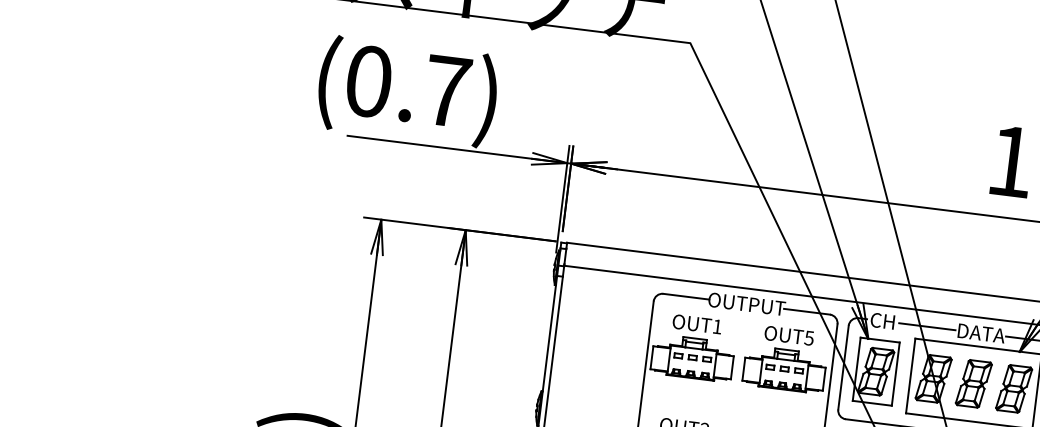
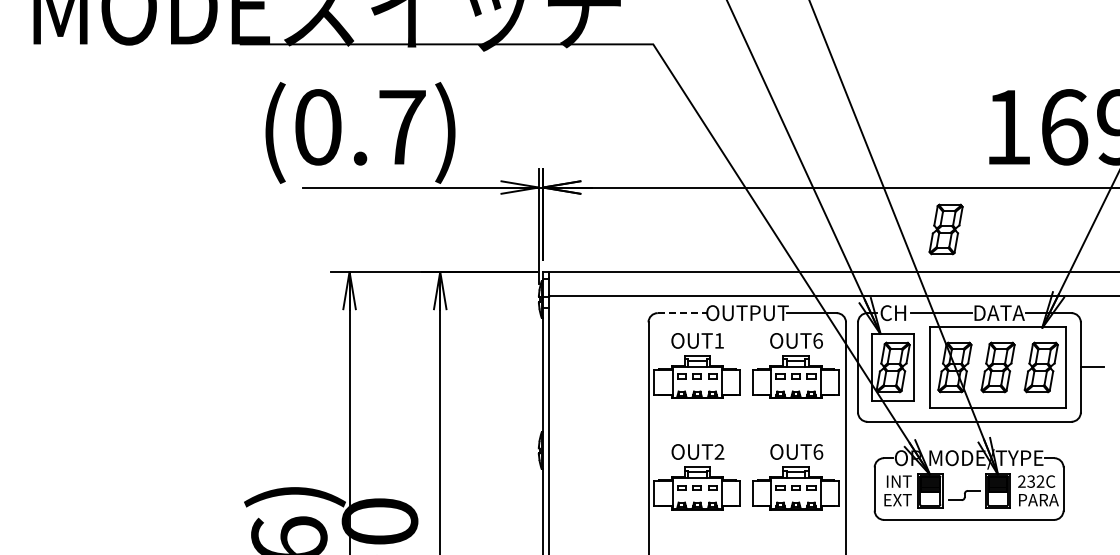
part: (940, 249) -> (945, 229), added
line: (686, 297) -> (682, 313), solid -> dashed
text: (808, 337) -> (817, 340), OUT5 -> OUT6

